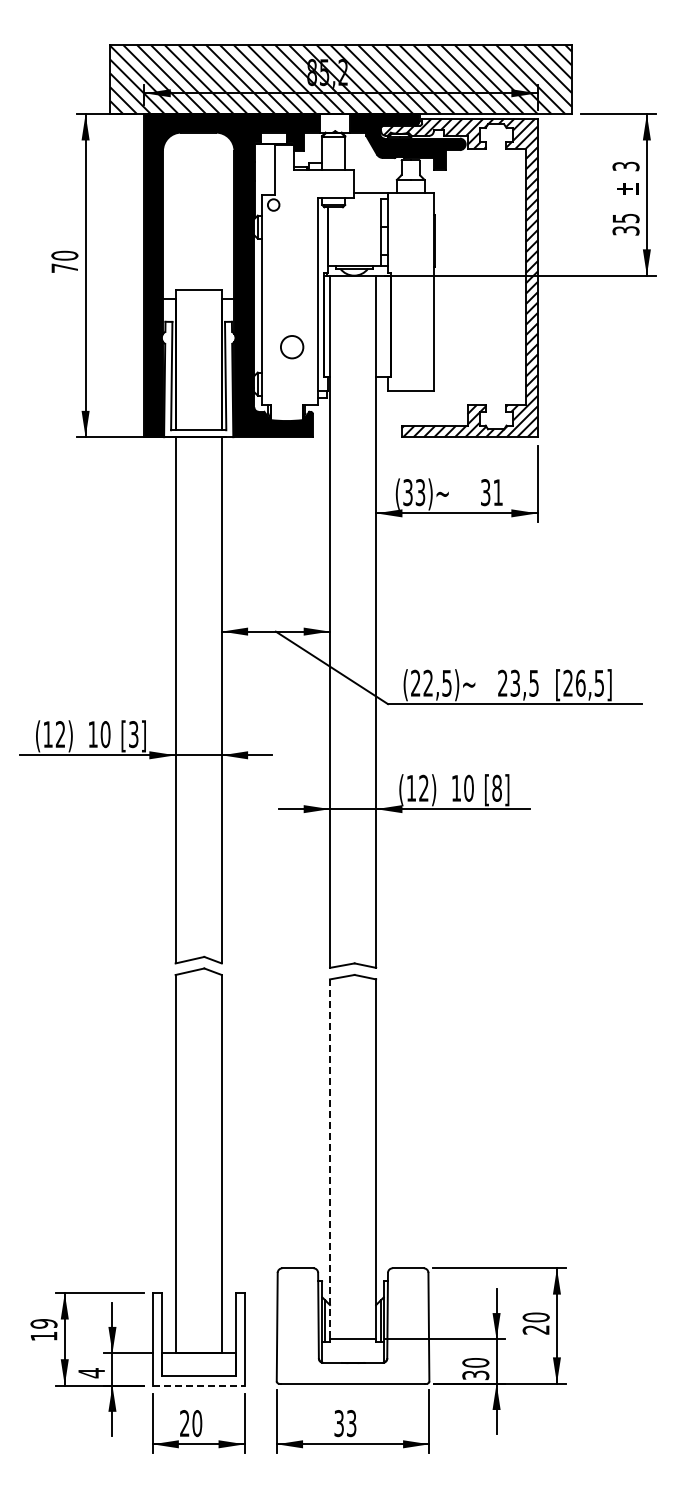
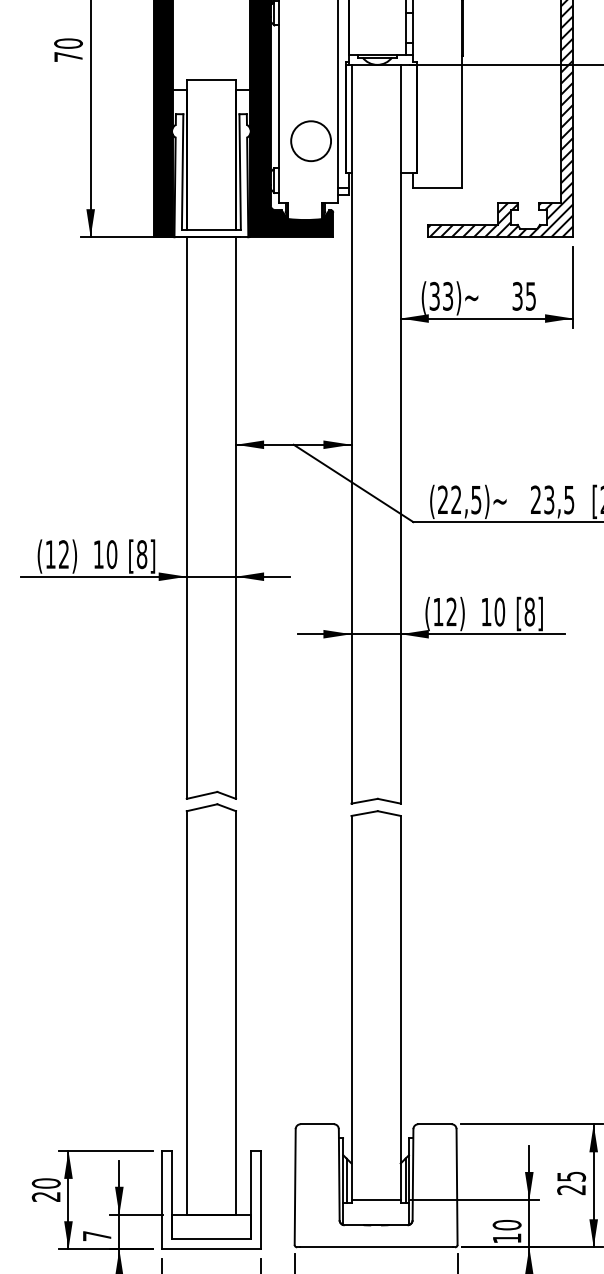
circle: (291, 346) -> (310, 140), size x1.67
text: (497, 492) -> (530, 296), 31 -> 35
text: (133, 734) -> (141, 554), [3] -> [8]
line: (330, 1159) -> (352, 1008), dashed -> solid
text: (535, 1317) -> (570, 1176), 20 -> 25
text: (43, 1330) -> (45, 1190), 19 -> 20
text: (91, 1373) -> (96, 1236), 4 -> 7
text: (475, 1375) -> (506, 1238), 30 -> 10
line: (199, 1385) -> (212, 1249), dashed -> solid

